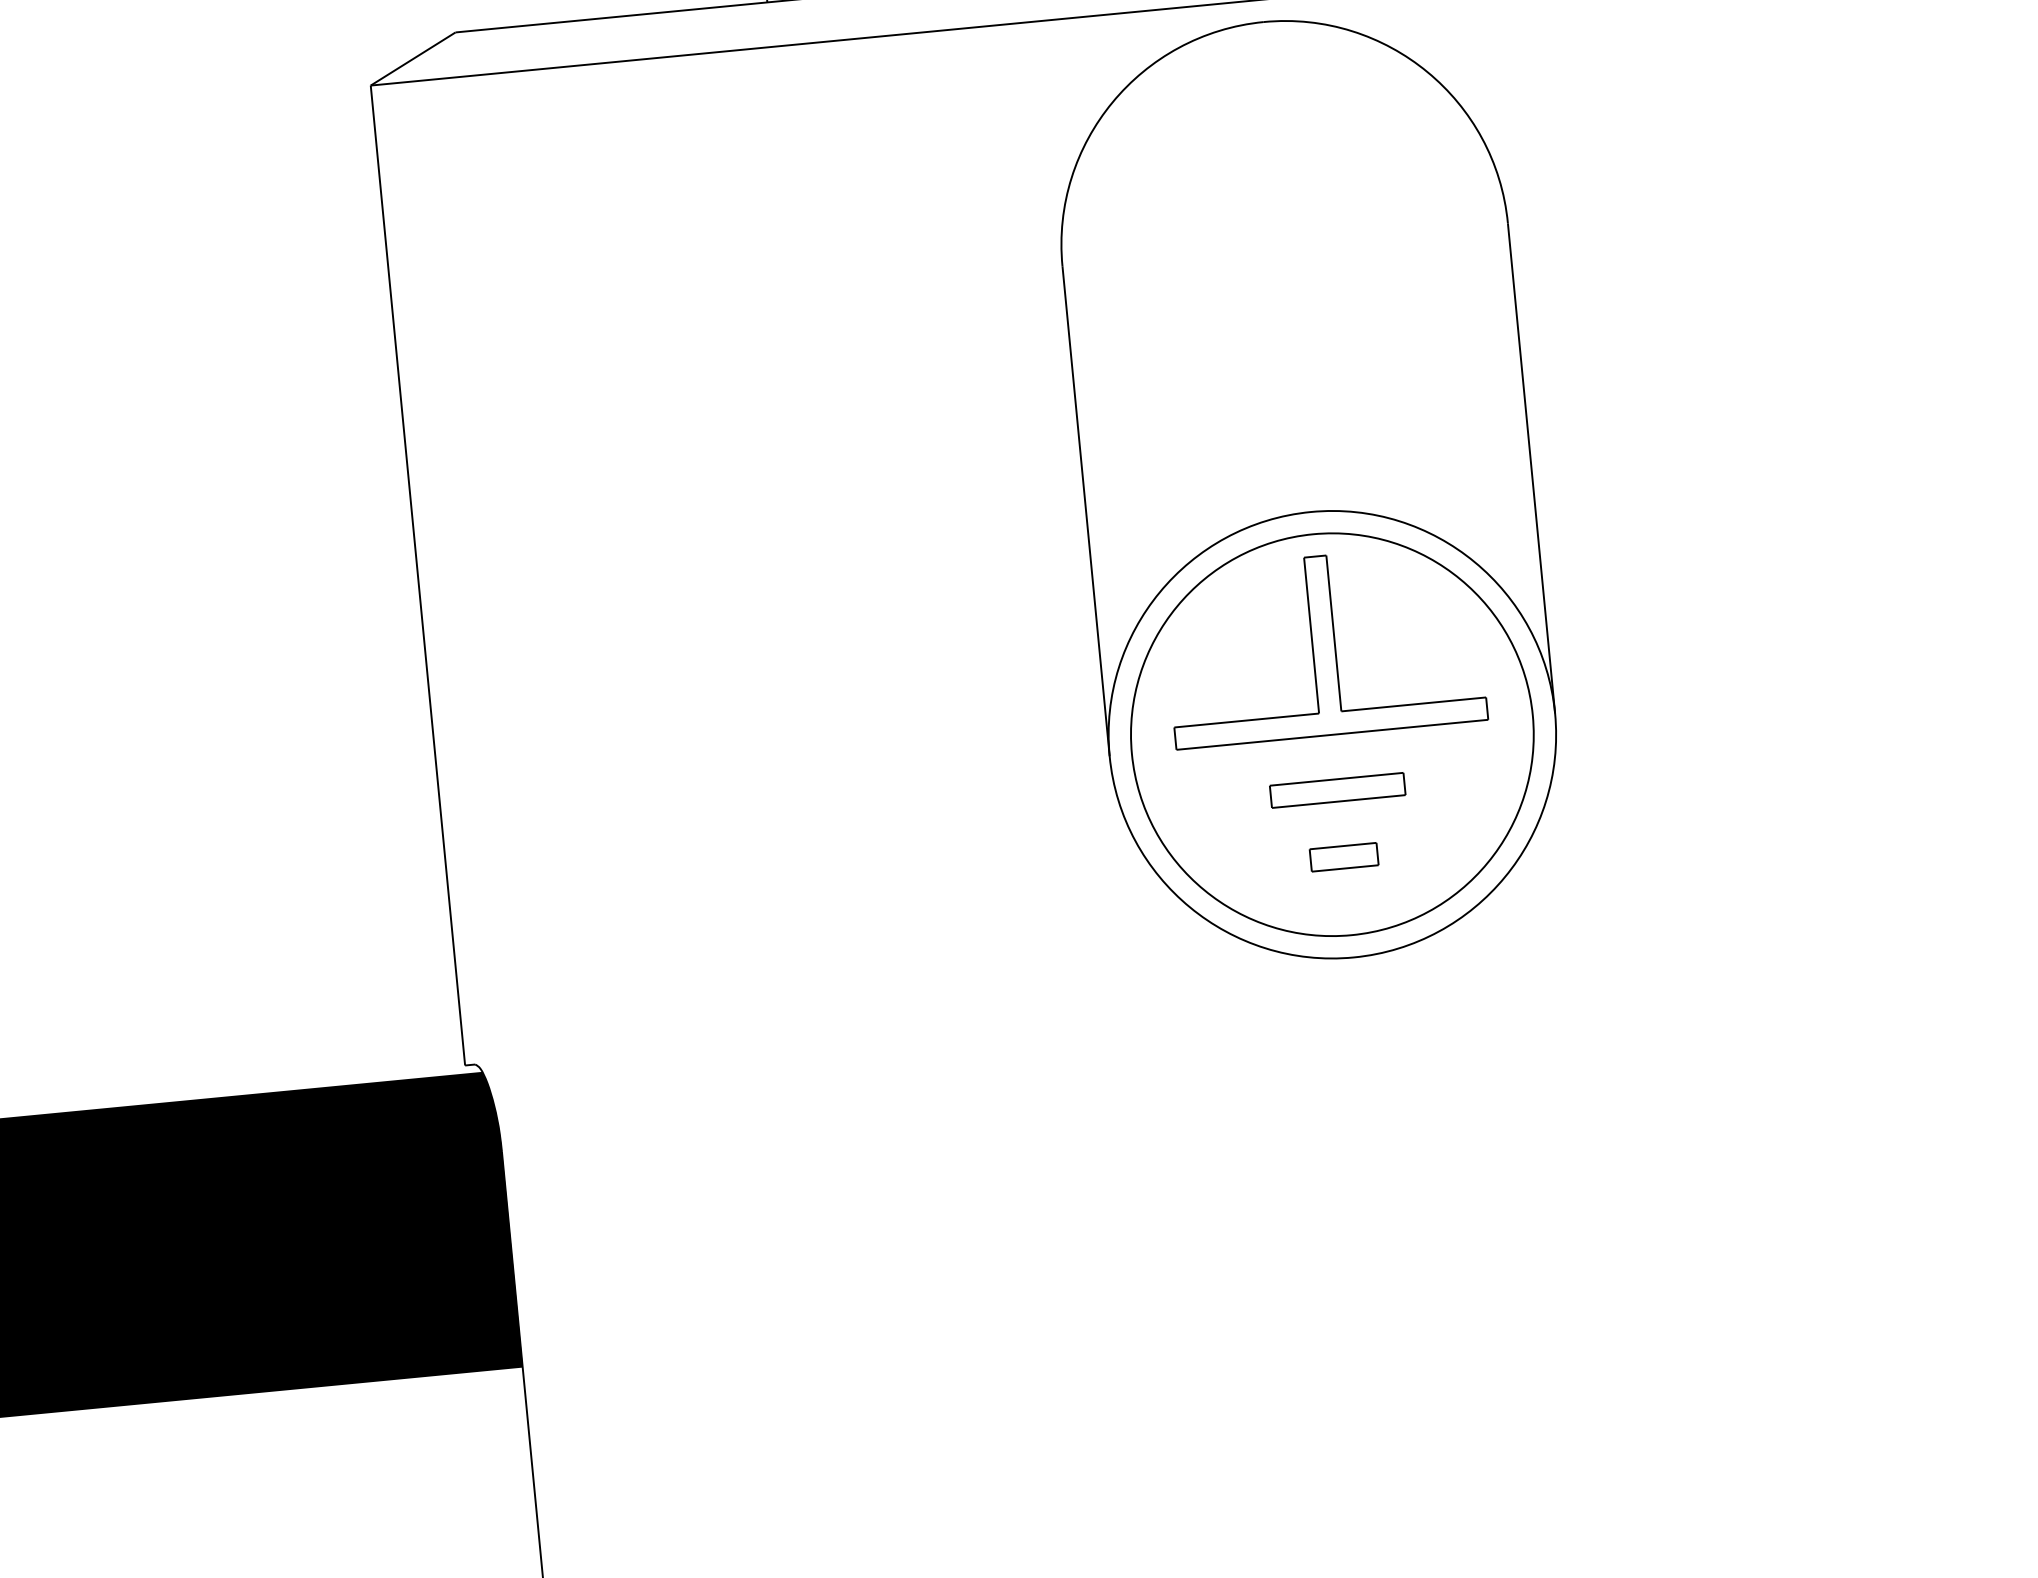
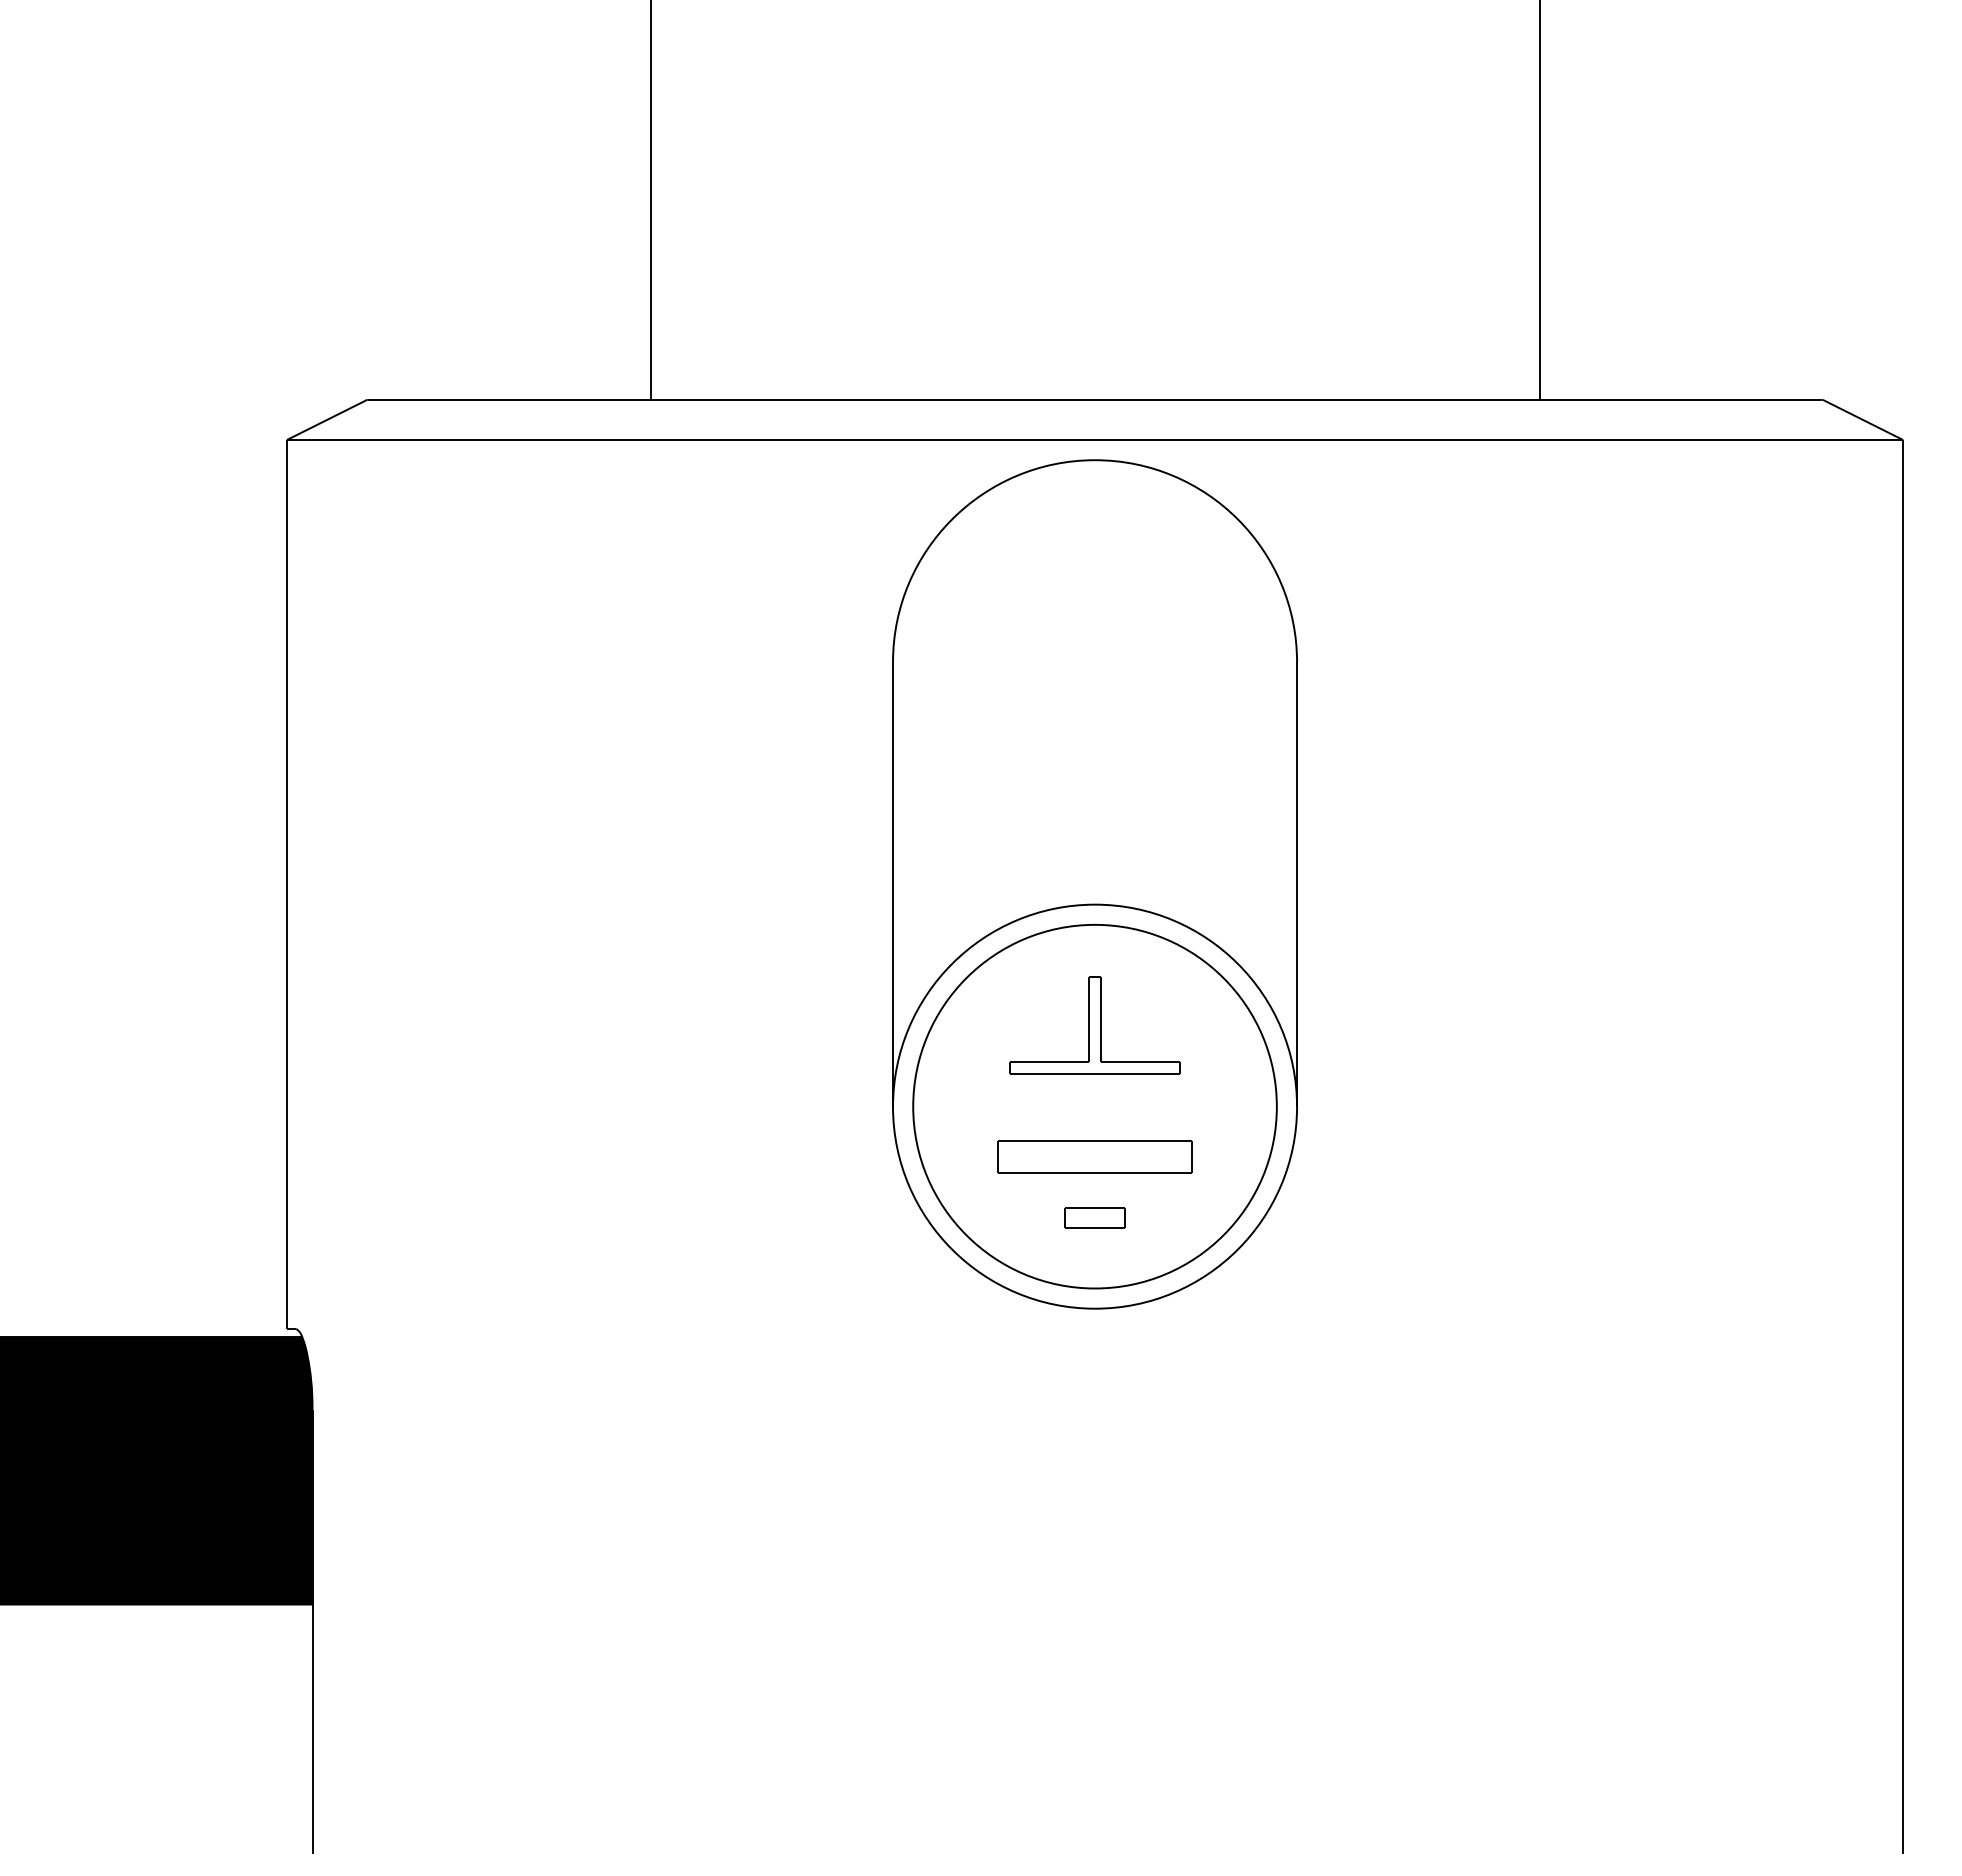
part: (1323, 645) -> (1094, 1025), size x0.6
part: (1337, 789) -> (1094, 1156), size x1.6

